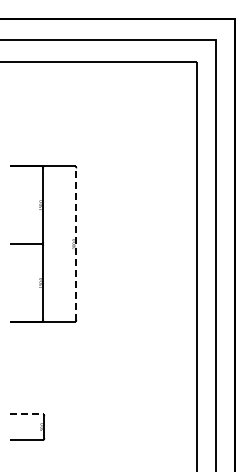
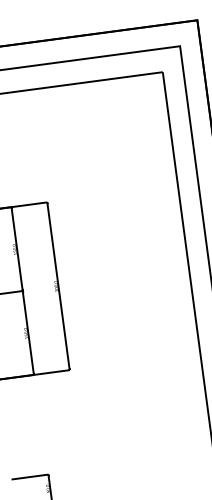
line: (75, 244) -> (58, 286), dashed -> solid
line: (27, 414) -> (30, 477), dashed -> solid

